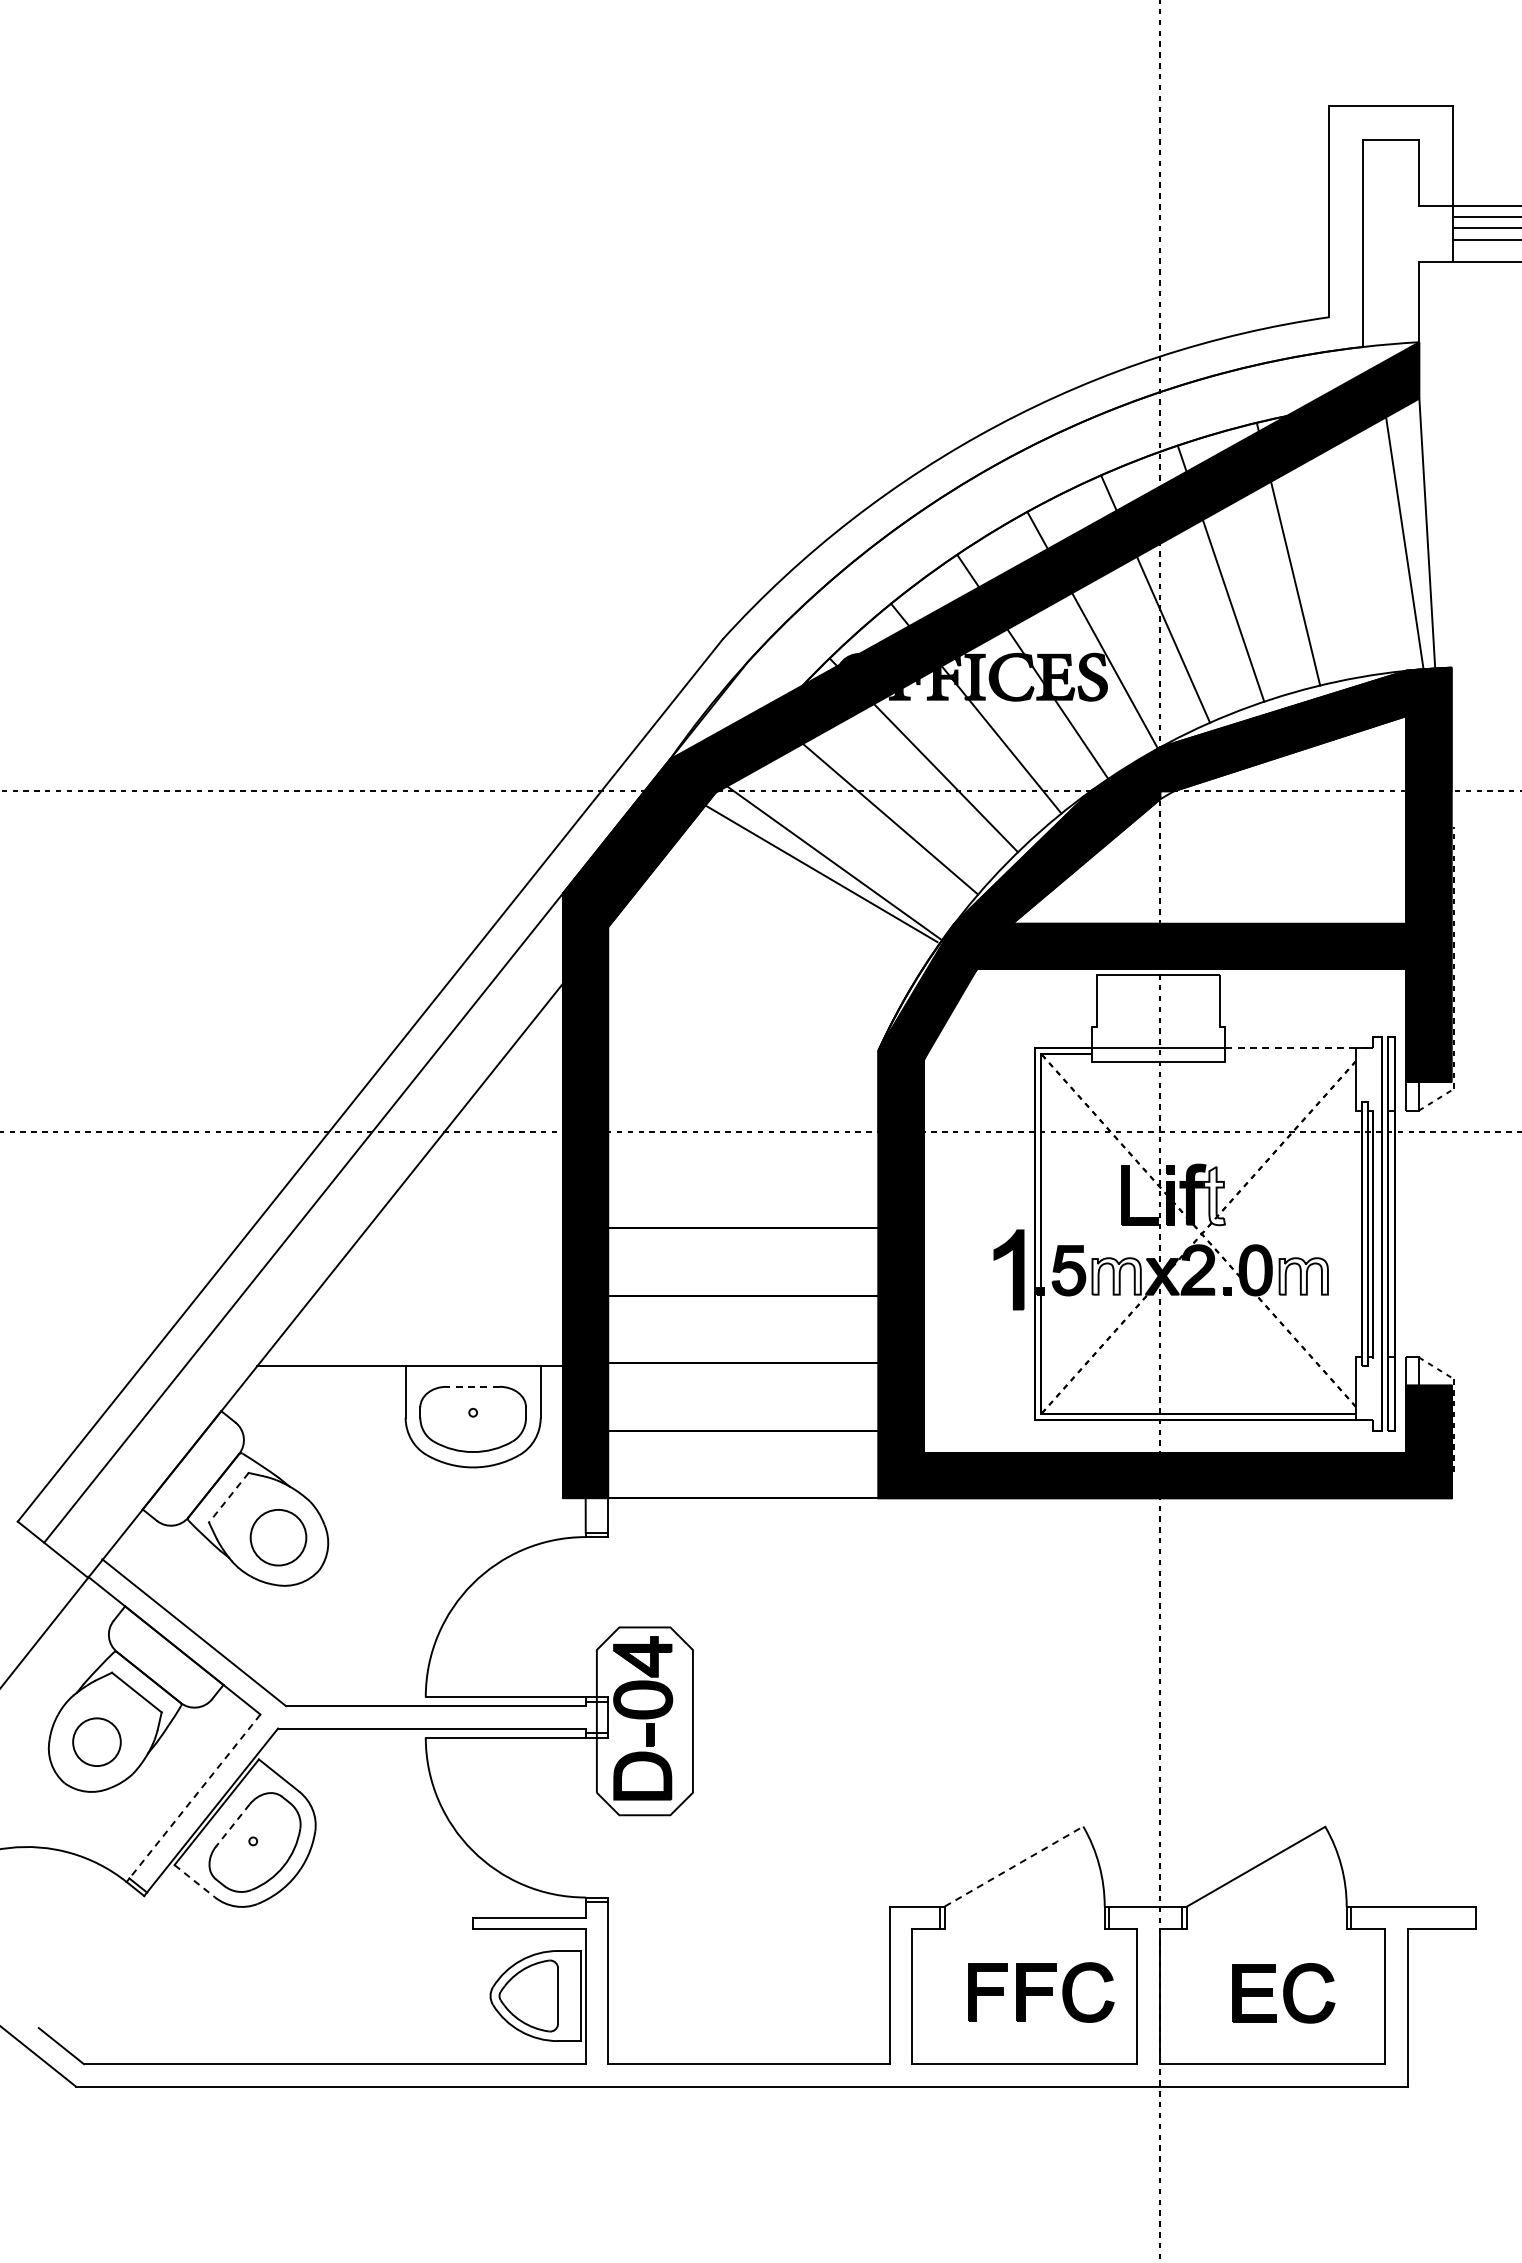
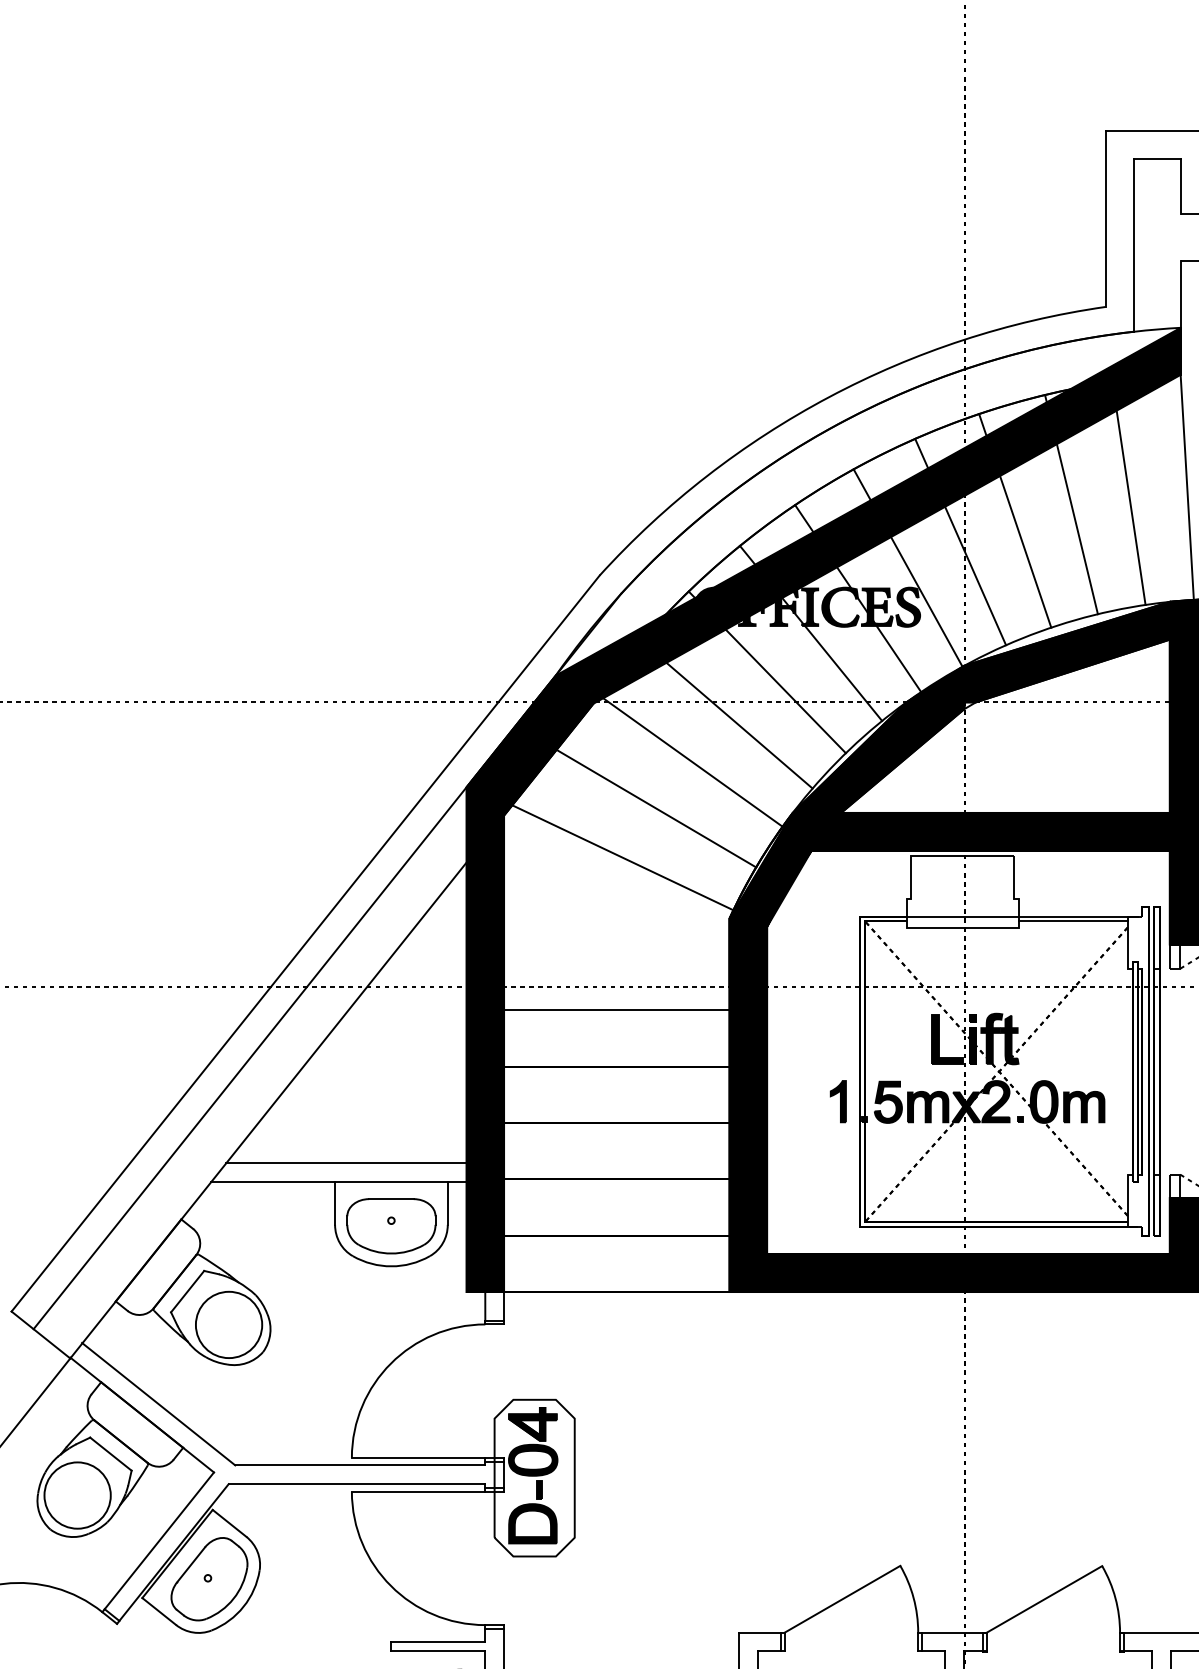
line: (1403, 533) -> (1129, 493), moved
line: (817, 871) -> (656, 808), moved
line: (750, 977) -> (622, 857), added
line: (1297, 1048) -> (1078, 916), dashed -> solid
line: (1290, 1053) -> (1073, 921), added
line: (743, 1160) -> (616, 1010), added
fill: (1214, 1195) -> (1009, 1039), added
part: (1008, 1269) -> (837, 1101), size x0.62
fill: (1116, 1276) -> (928, 1107), added
fill: (1303, 1276) -> (1084, 1107), added
line: (419, 1343) -> (346, 1162), added
line: (473, 1386) -> (391, 1198), dashed -> solid
line: (228, 1497) -> (187, 1291), dashed -> solid
circle: (278, 1537) -> (229, 1324), size x1.43
circle: (96, 1741) -> (77, 1494), size x1.67
line: (194, 1796) -> (158, 1540), dashed -> solid
line: (233, 1825) -> (191, 1565), dashed -> solid
line: (1014, 1866) -> (842, 1599), dashed -> solid
line: (194, 1881) -> (158, 1611), dashed -> solid

